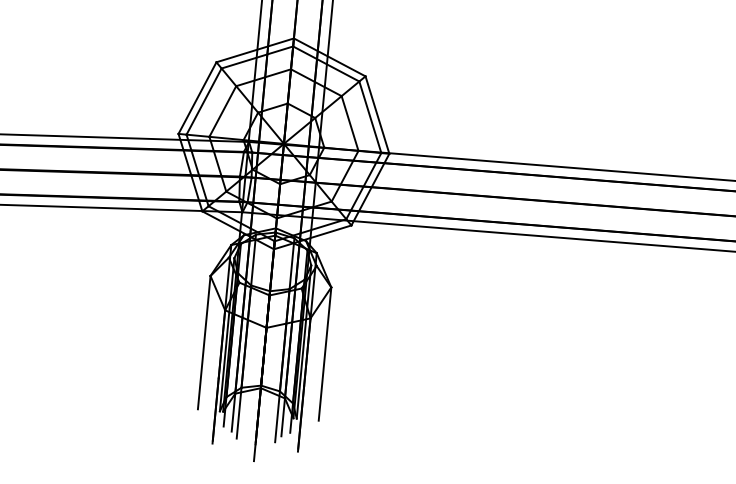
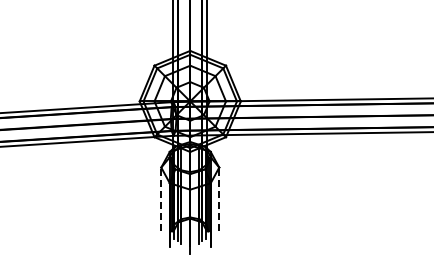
line: (204, 342) -> (161, 199), solid -> dashed
line: (325, 354) -> (219, 199), solid -> dashed

